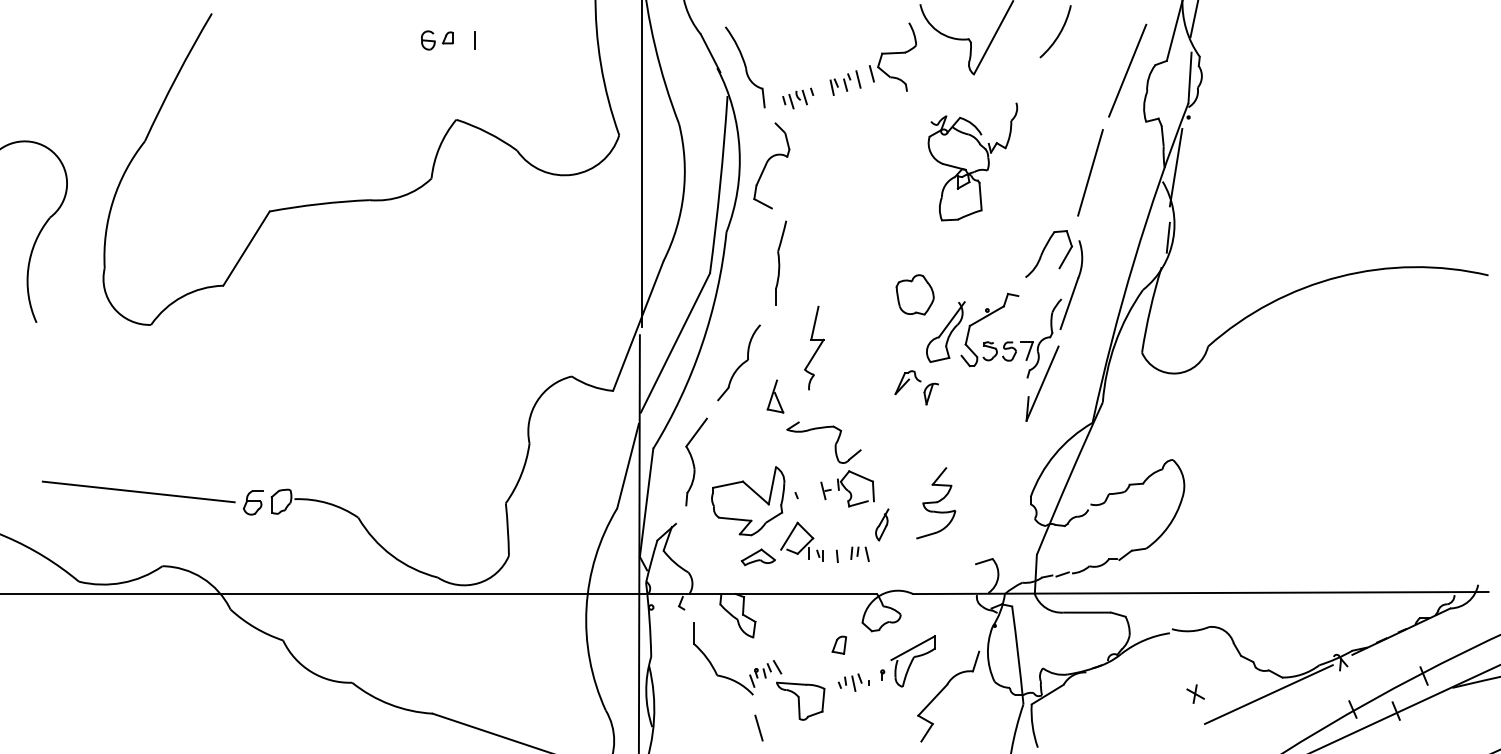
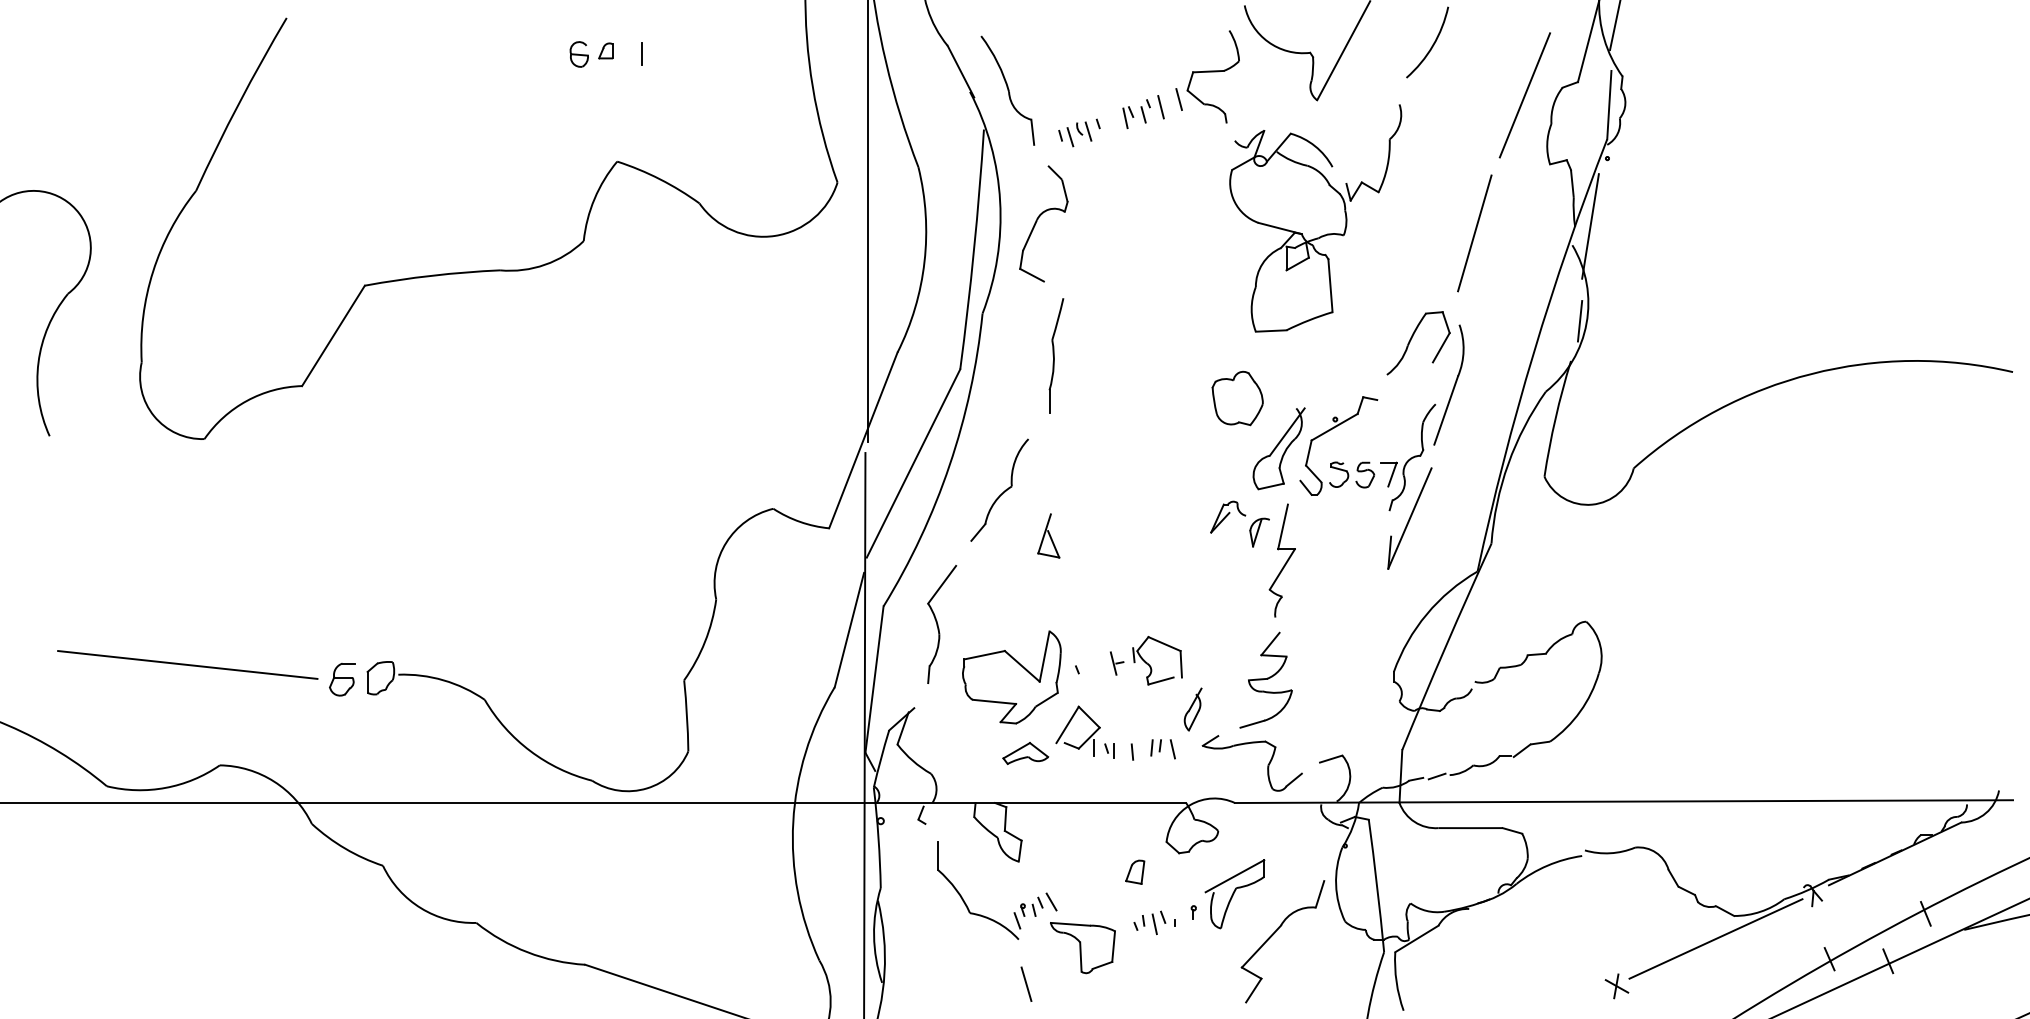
part: (972, 161) -> (1315, 218), size x1.43
part: (813, 348) -> (1281, 560), moved
part: (835, 443) -> (1267, 764), moved
part: (1195, 694) -> (1616, 986), moved

